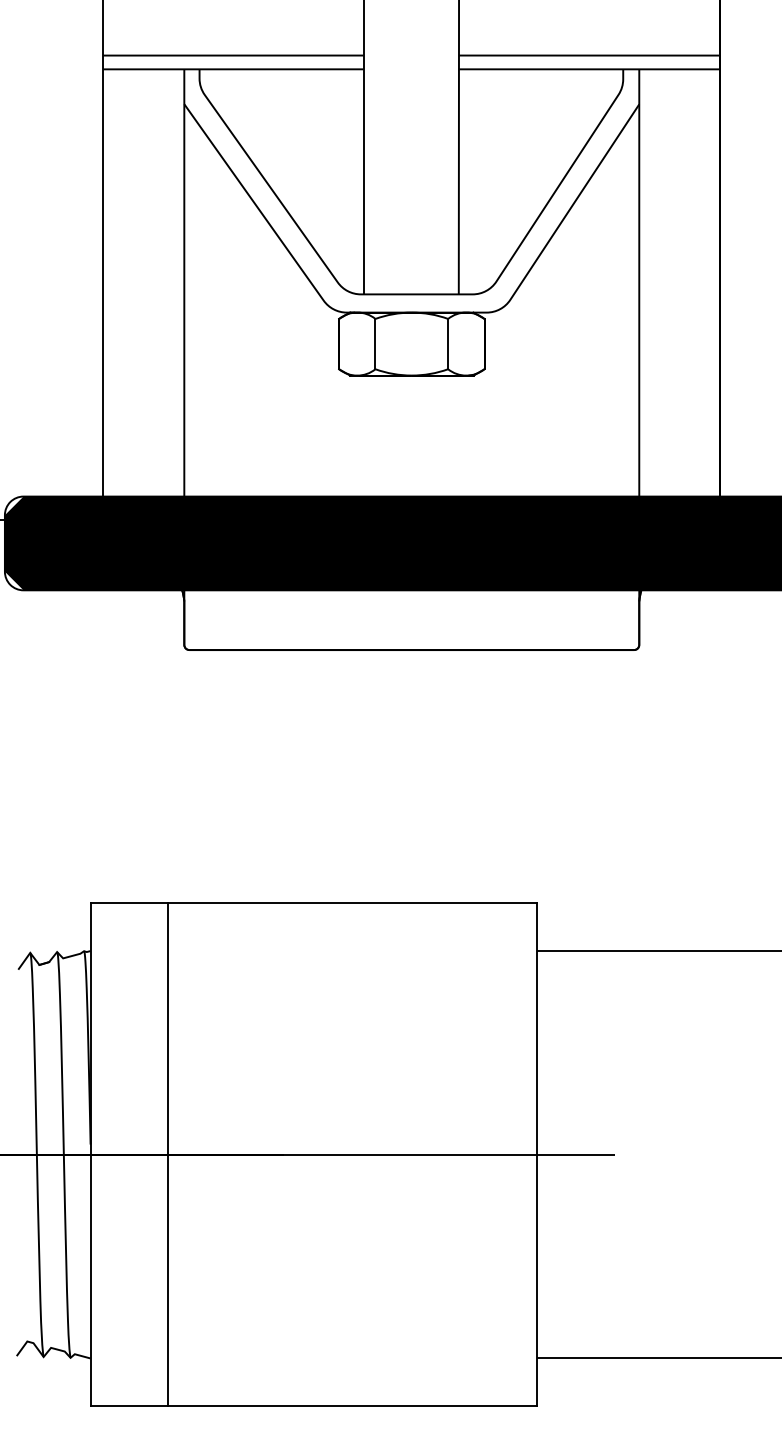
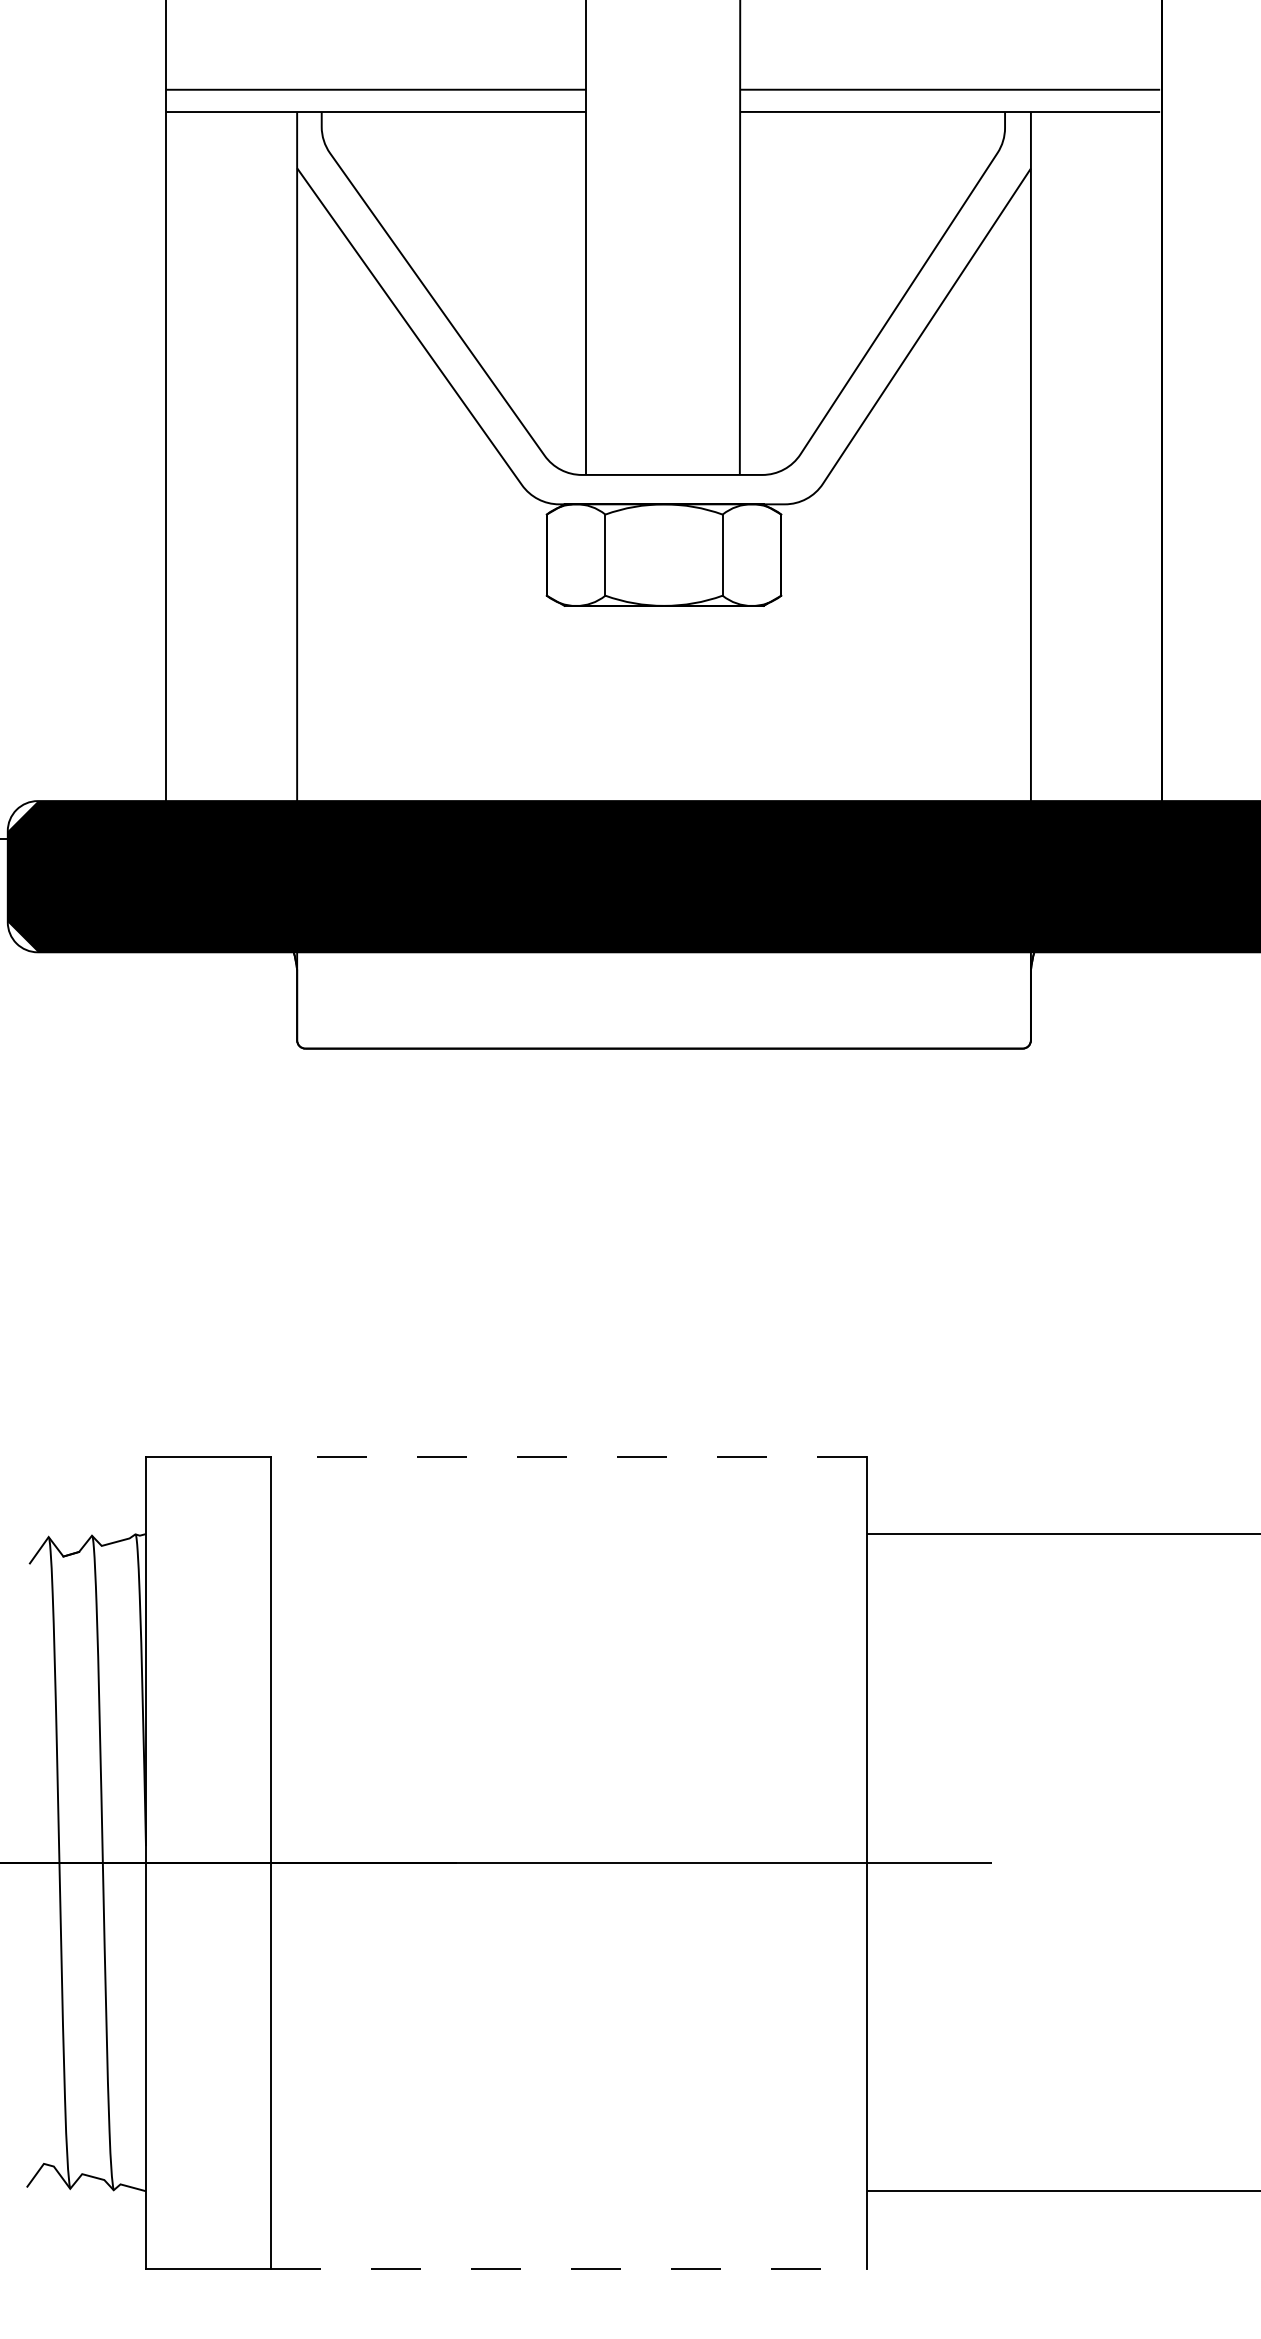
line: (352, 903) -> (568, 1457), solid -> dashed
line: (352, 1406) -> (568, 2268), solid -> dashed

